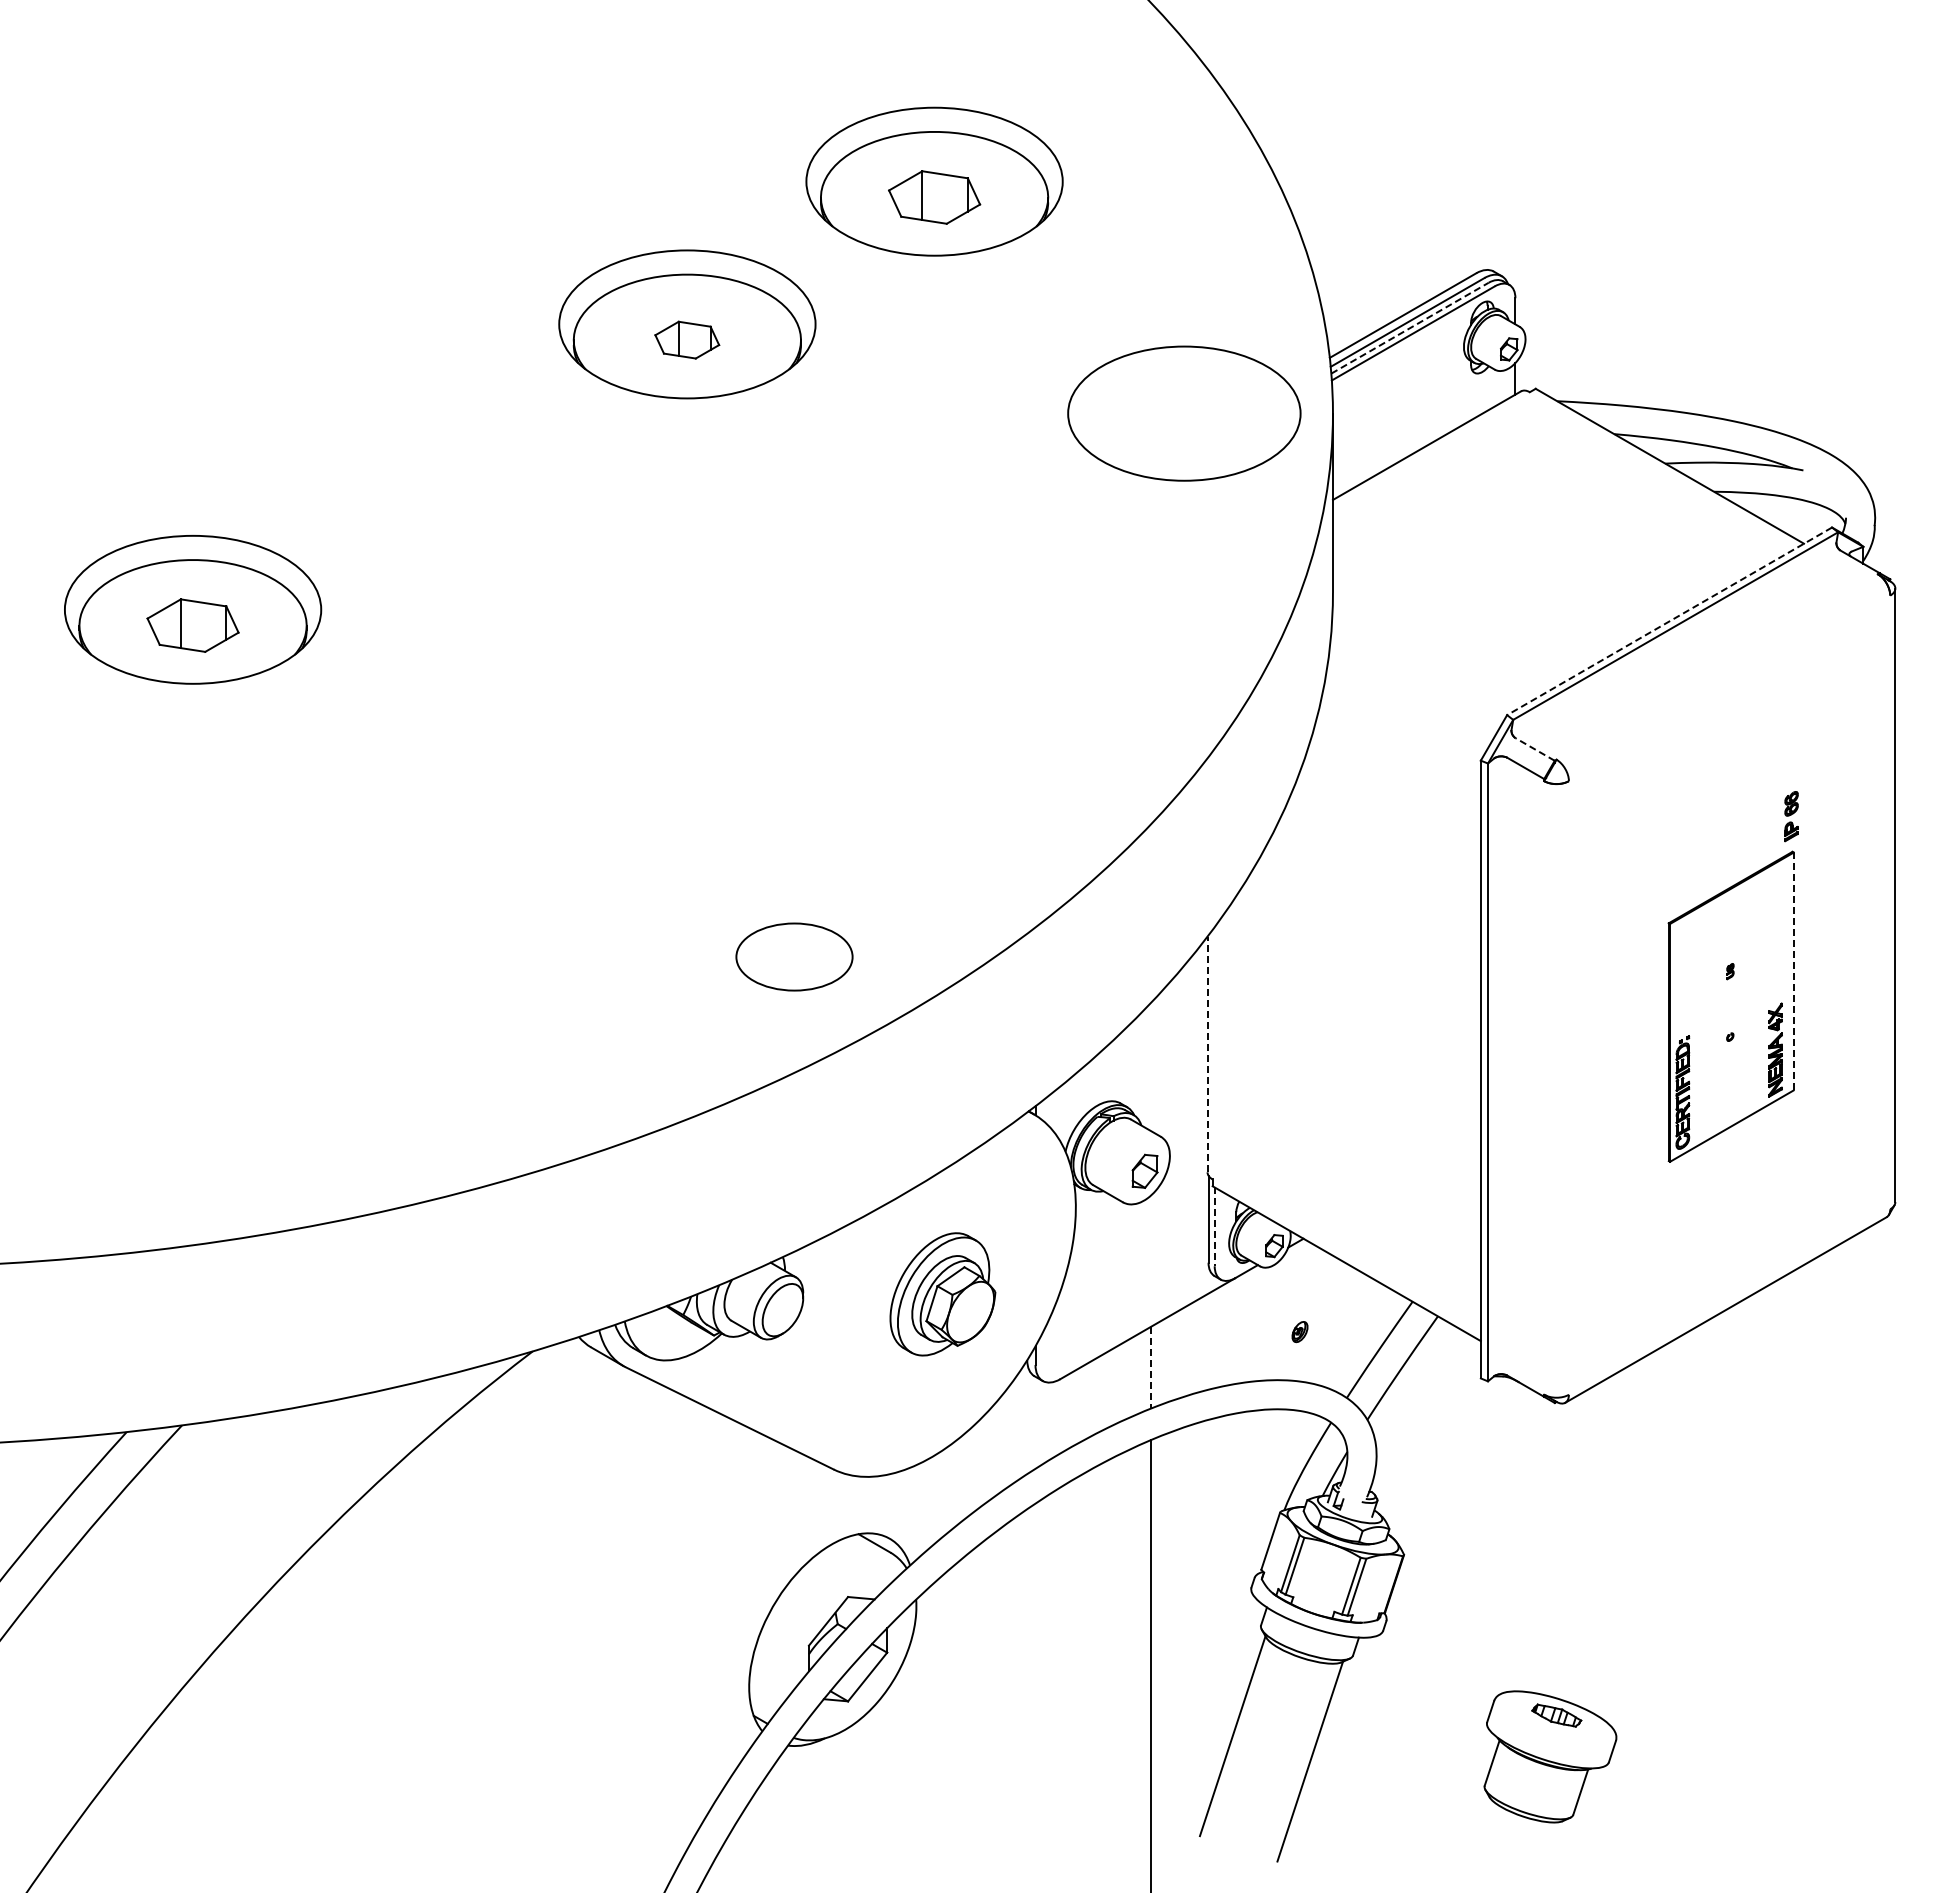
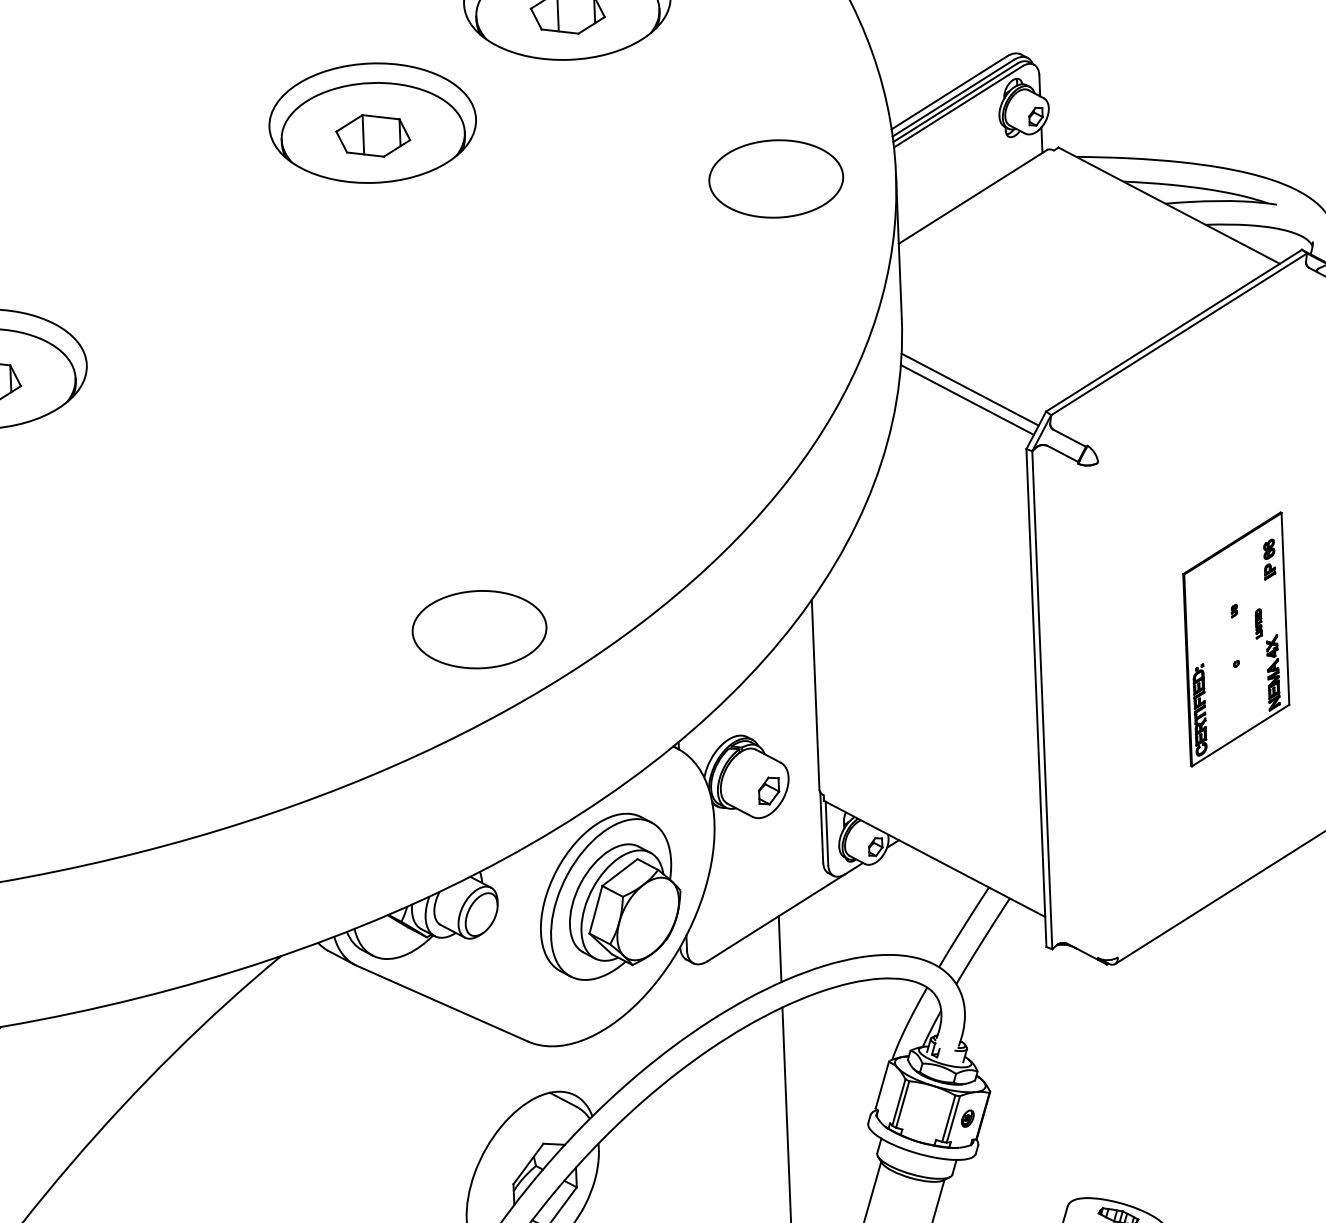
line: (1410, 328) -> (955, 103), dashed -> solid
part: (686, 339) -> (372, 135), size x1.43
part: (1184, 413) -> (776, 178), size x0.71
line: (1669, 621) -> (1173, 330), dashed -> solid
line: (1414, 684) -> (970, 389), added
line: (1409, 696) -> (966, 399), added
line: (1535, 749) -> (1070, 438), dashed -> solid
part: (1791, 816) -> (1269, 559), moved
part: (794, 956) -> (479, 629), size x1.43
line: (1793, 971) -> (1285, 608), dashed -> solid
part: (1759, 988) -> (1258, 623), added
line: (1207, 1054) -> (815, 694), dashed -> solid
line: (1214, 1227) -> (826, 834), dashed -> solid
part: (942, 1294) -> (609, 896), size x1.67
part: (1299, 1332) -> (967, 1119), moved
line: (1150, 1367) -> (779, 948), dashed -> solid

